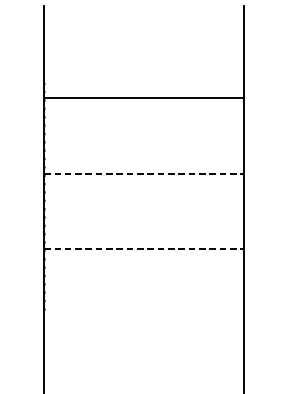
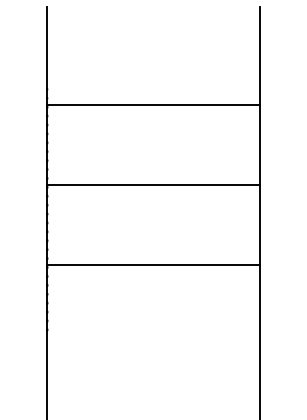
line: (144, 174) -> (153, 185), dashed -> solid
line: (144, 249) -> (153, 265), dashed -> solid

